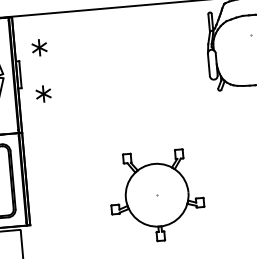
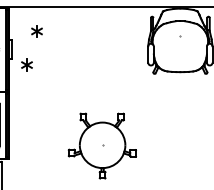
part: (38, 47) -> (36, 31), moved

